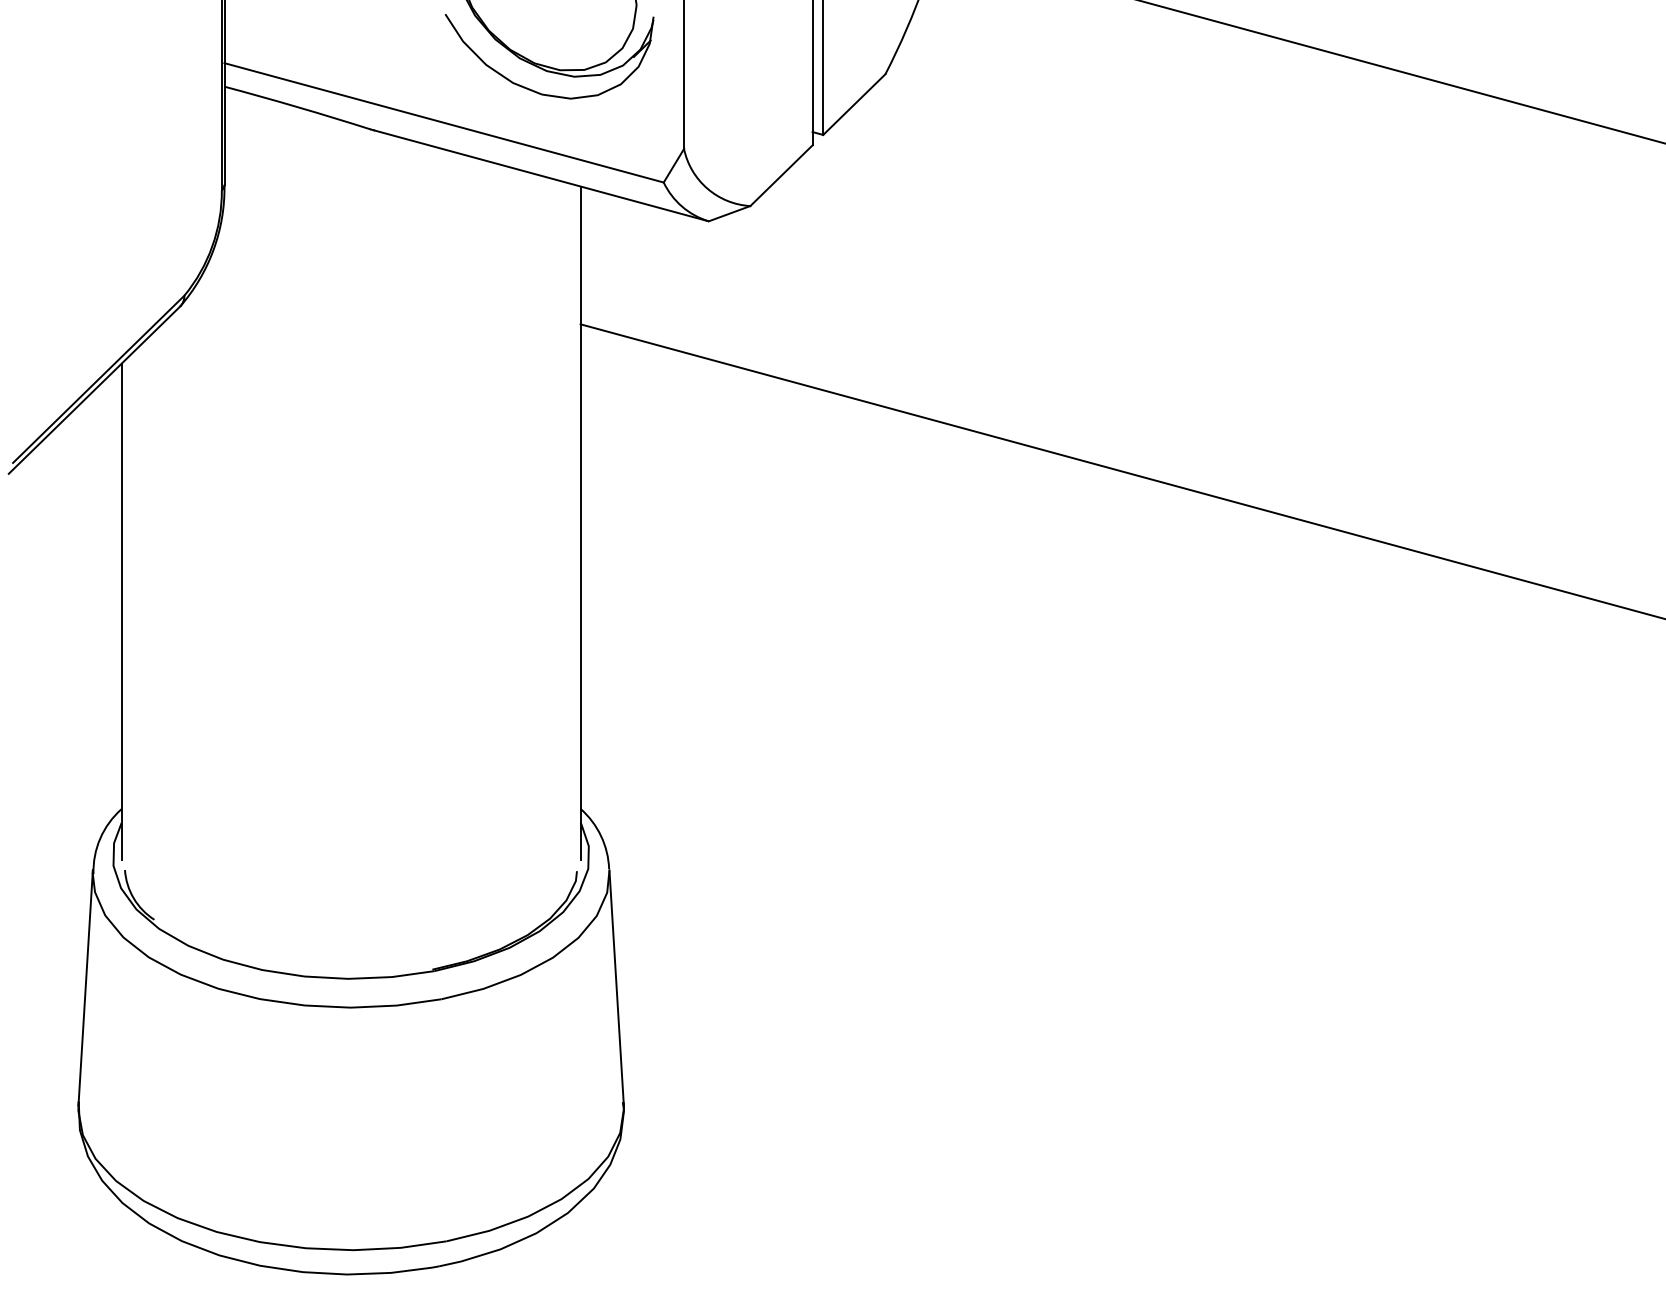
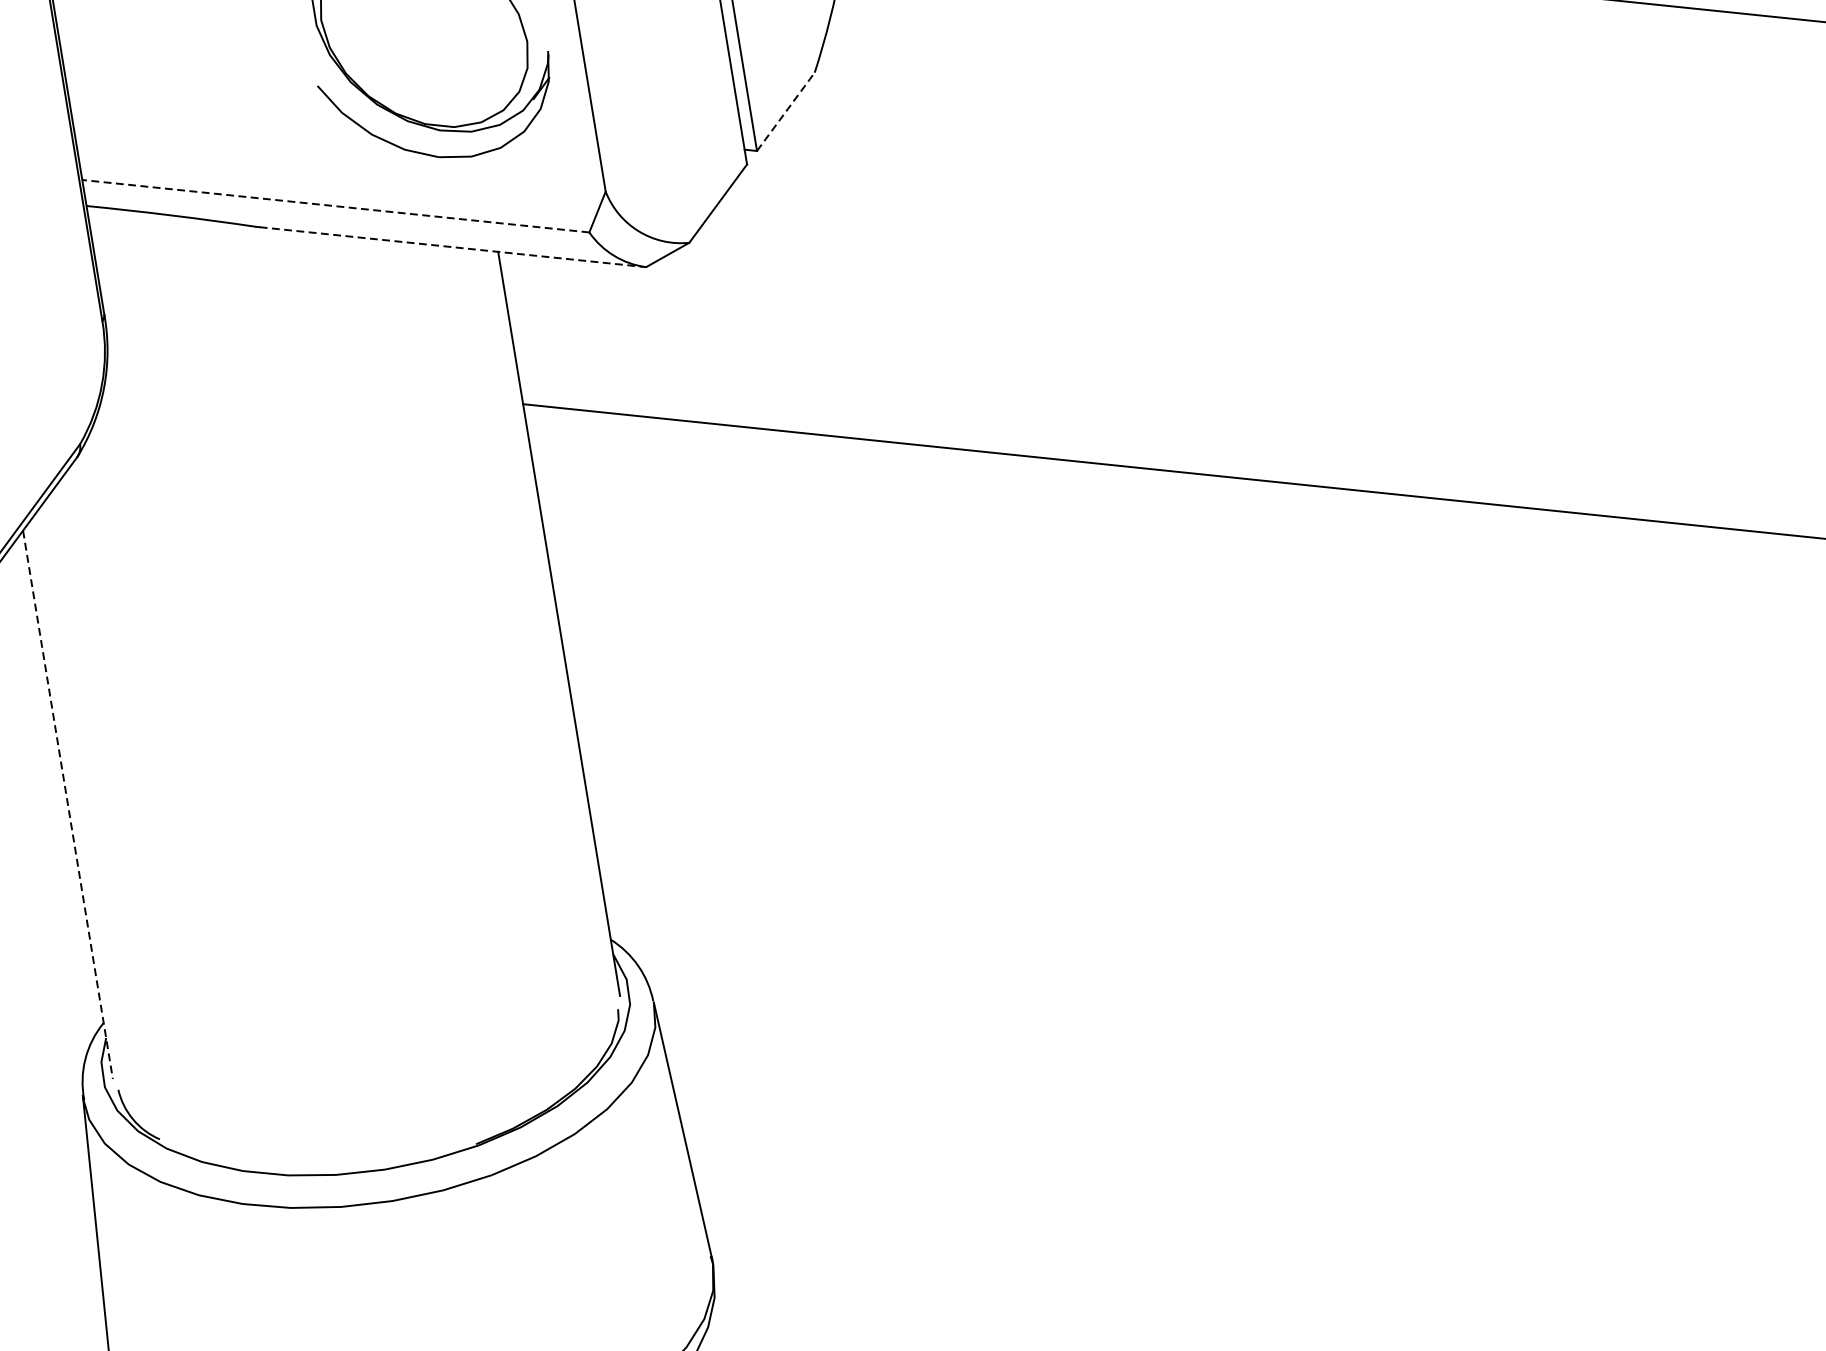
line: (854, 104) -> (786, 111), solid -> dashed
line: (444, 122) -> (336, 205), solid -> dashed
line: (540, 175) -> (451, 246), solid -> dashed
line: (121, 612) -> (67, 805), solid -> dashed

